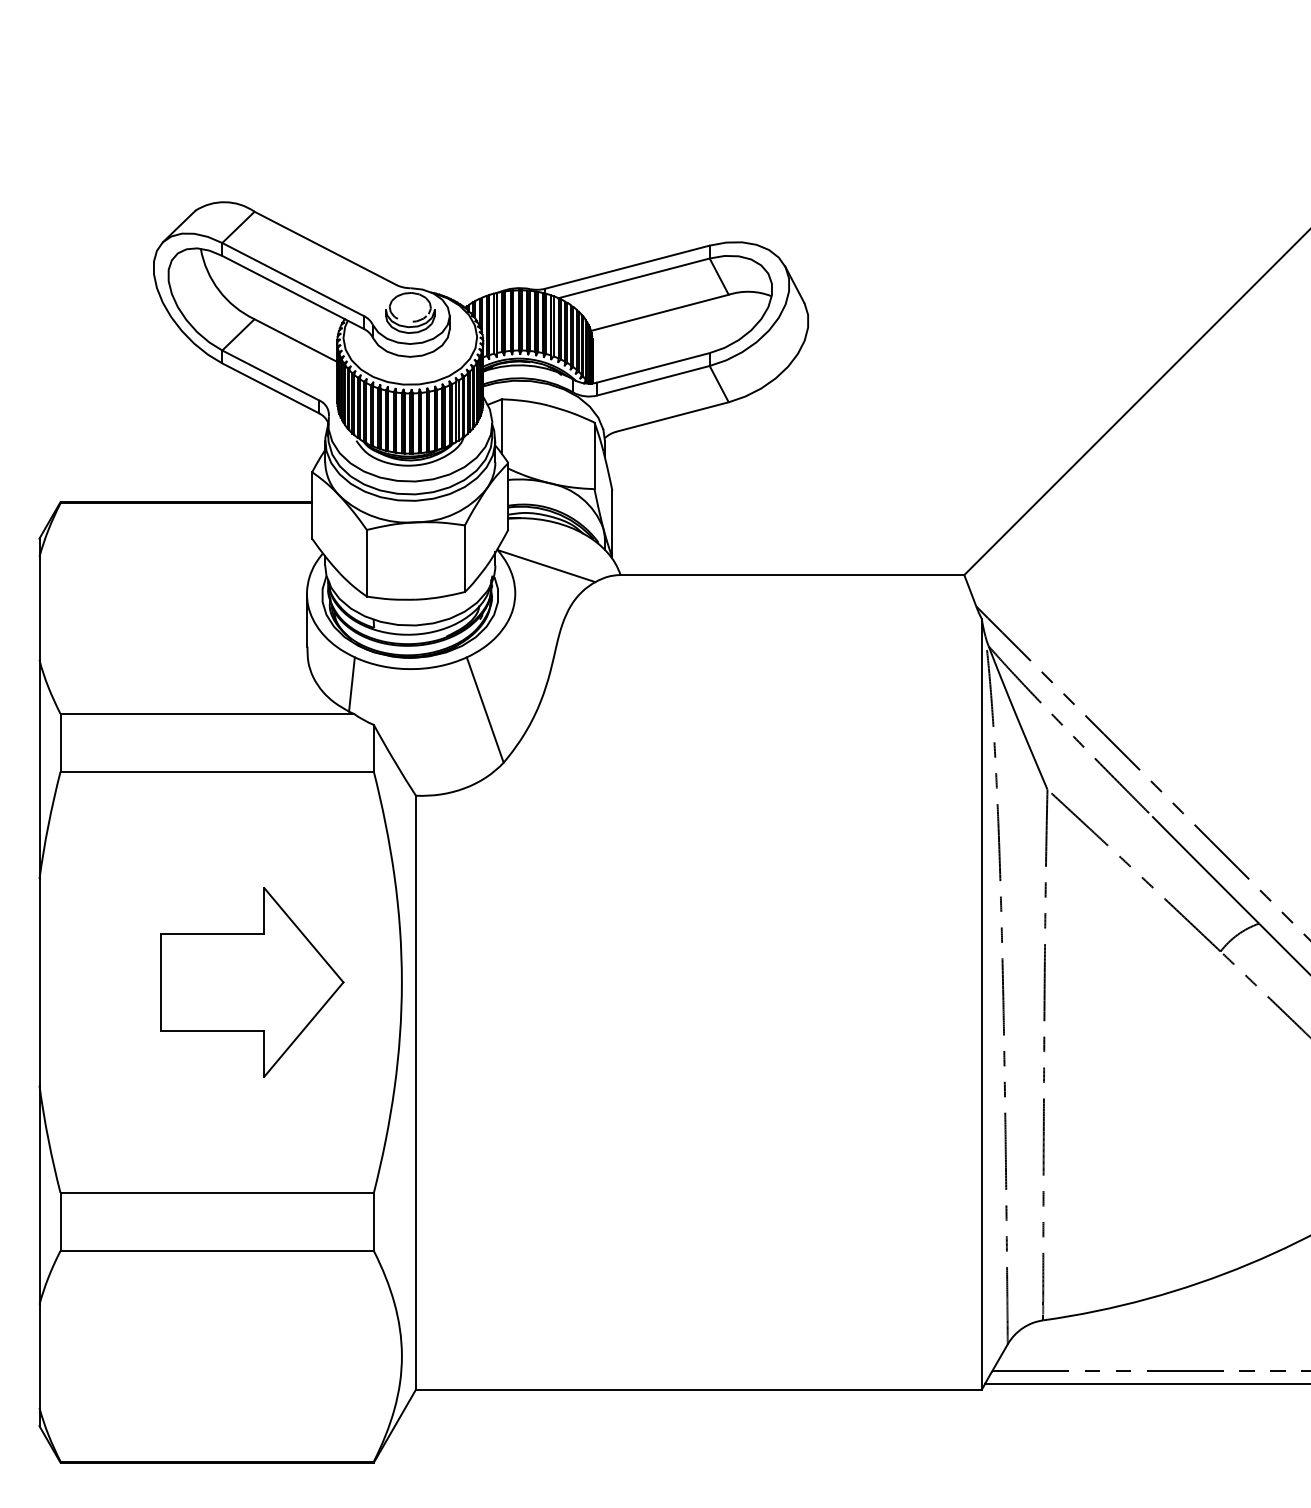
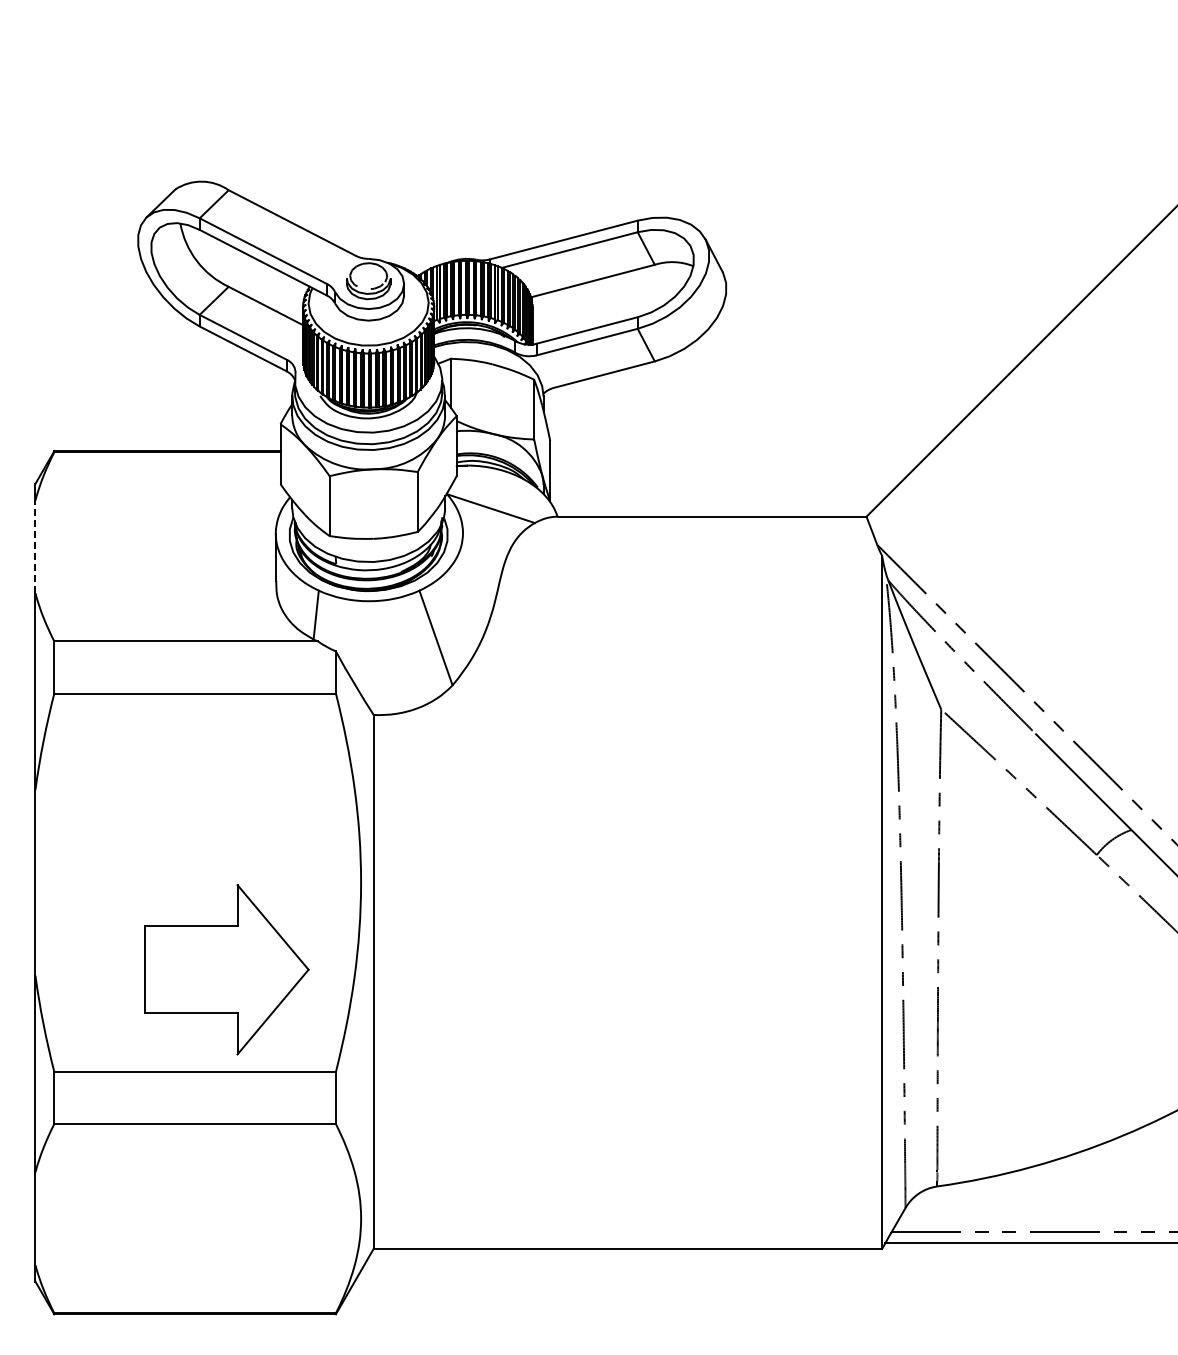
line: (39, 608) -> (35, 546), solid -> dashed
part: (252, 982) -> (226, 969), moved

